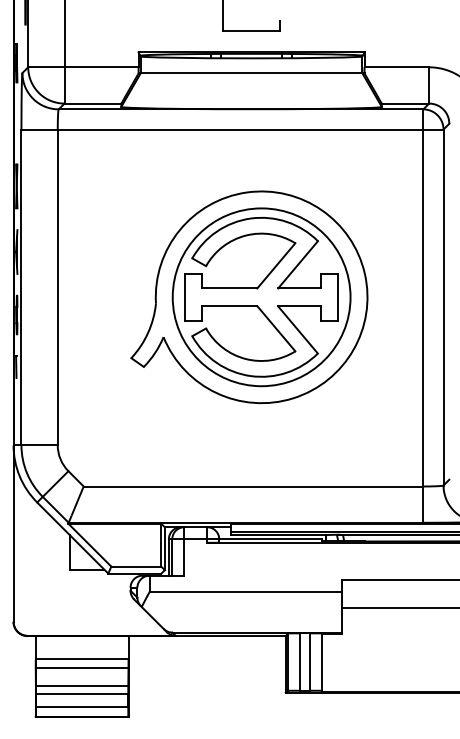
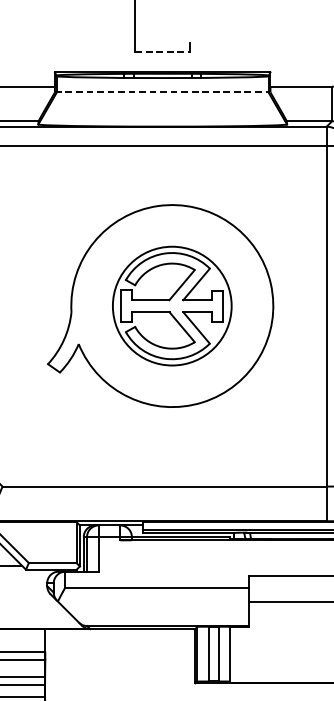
line: (251, 31) -> (162, 52), solid -> dashed
line: (251, 73) -> (162, 92), solid -> dashed
part: (261, 297) -> (172, 306), size x0.7

